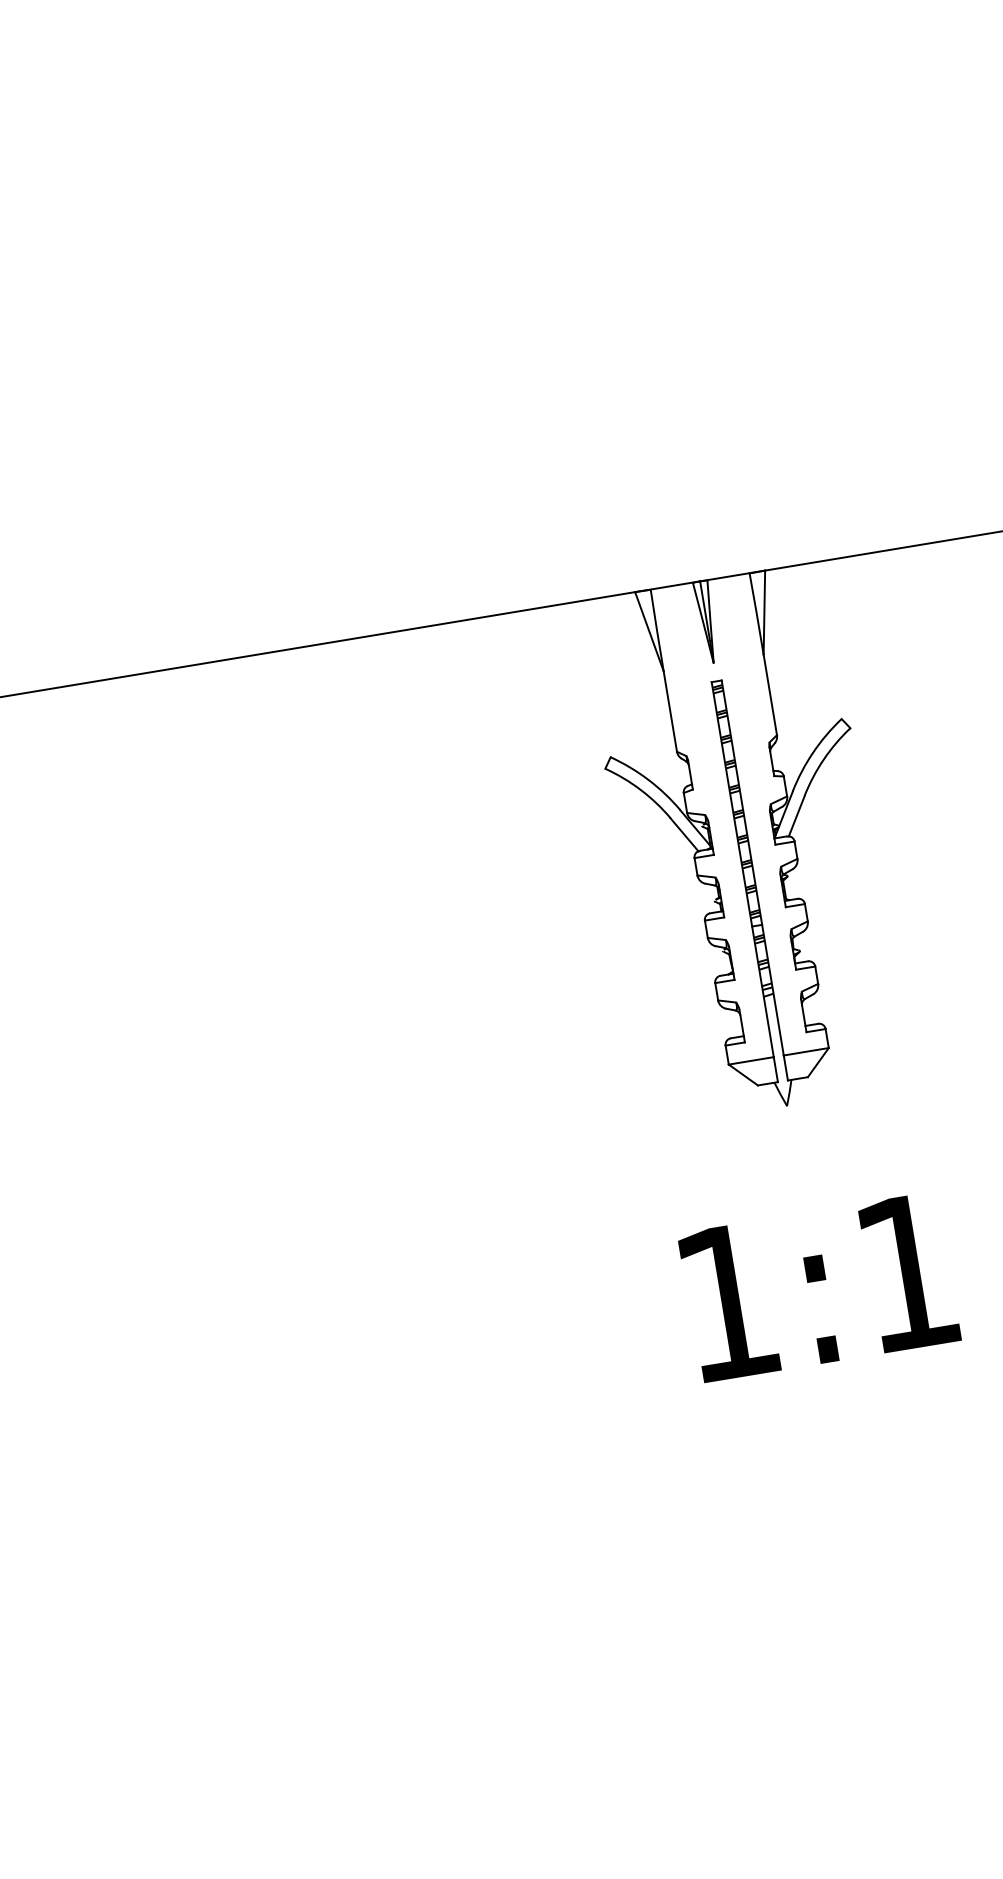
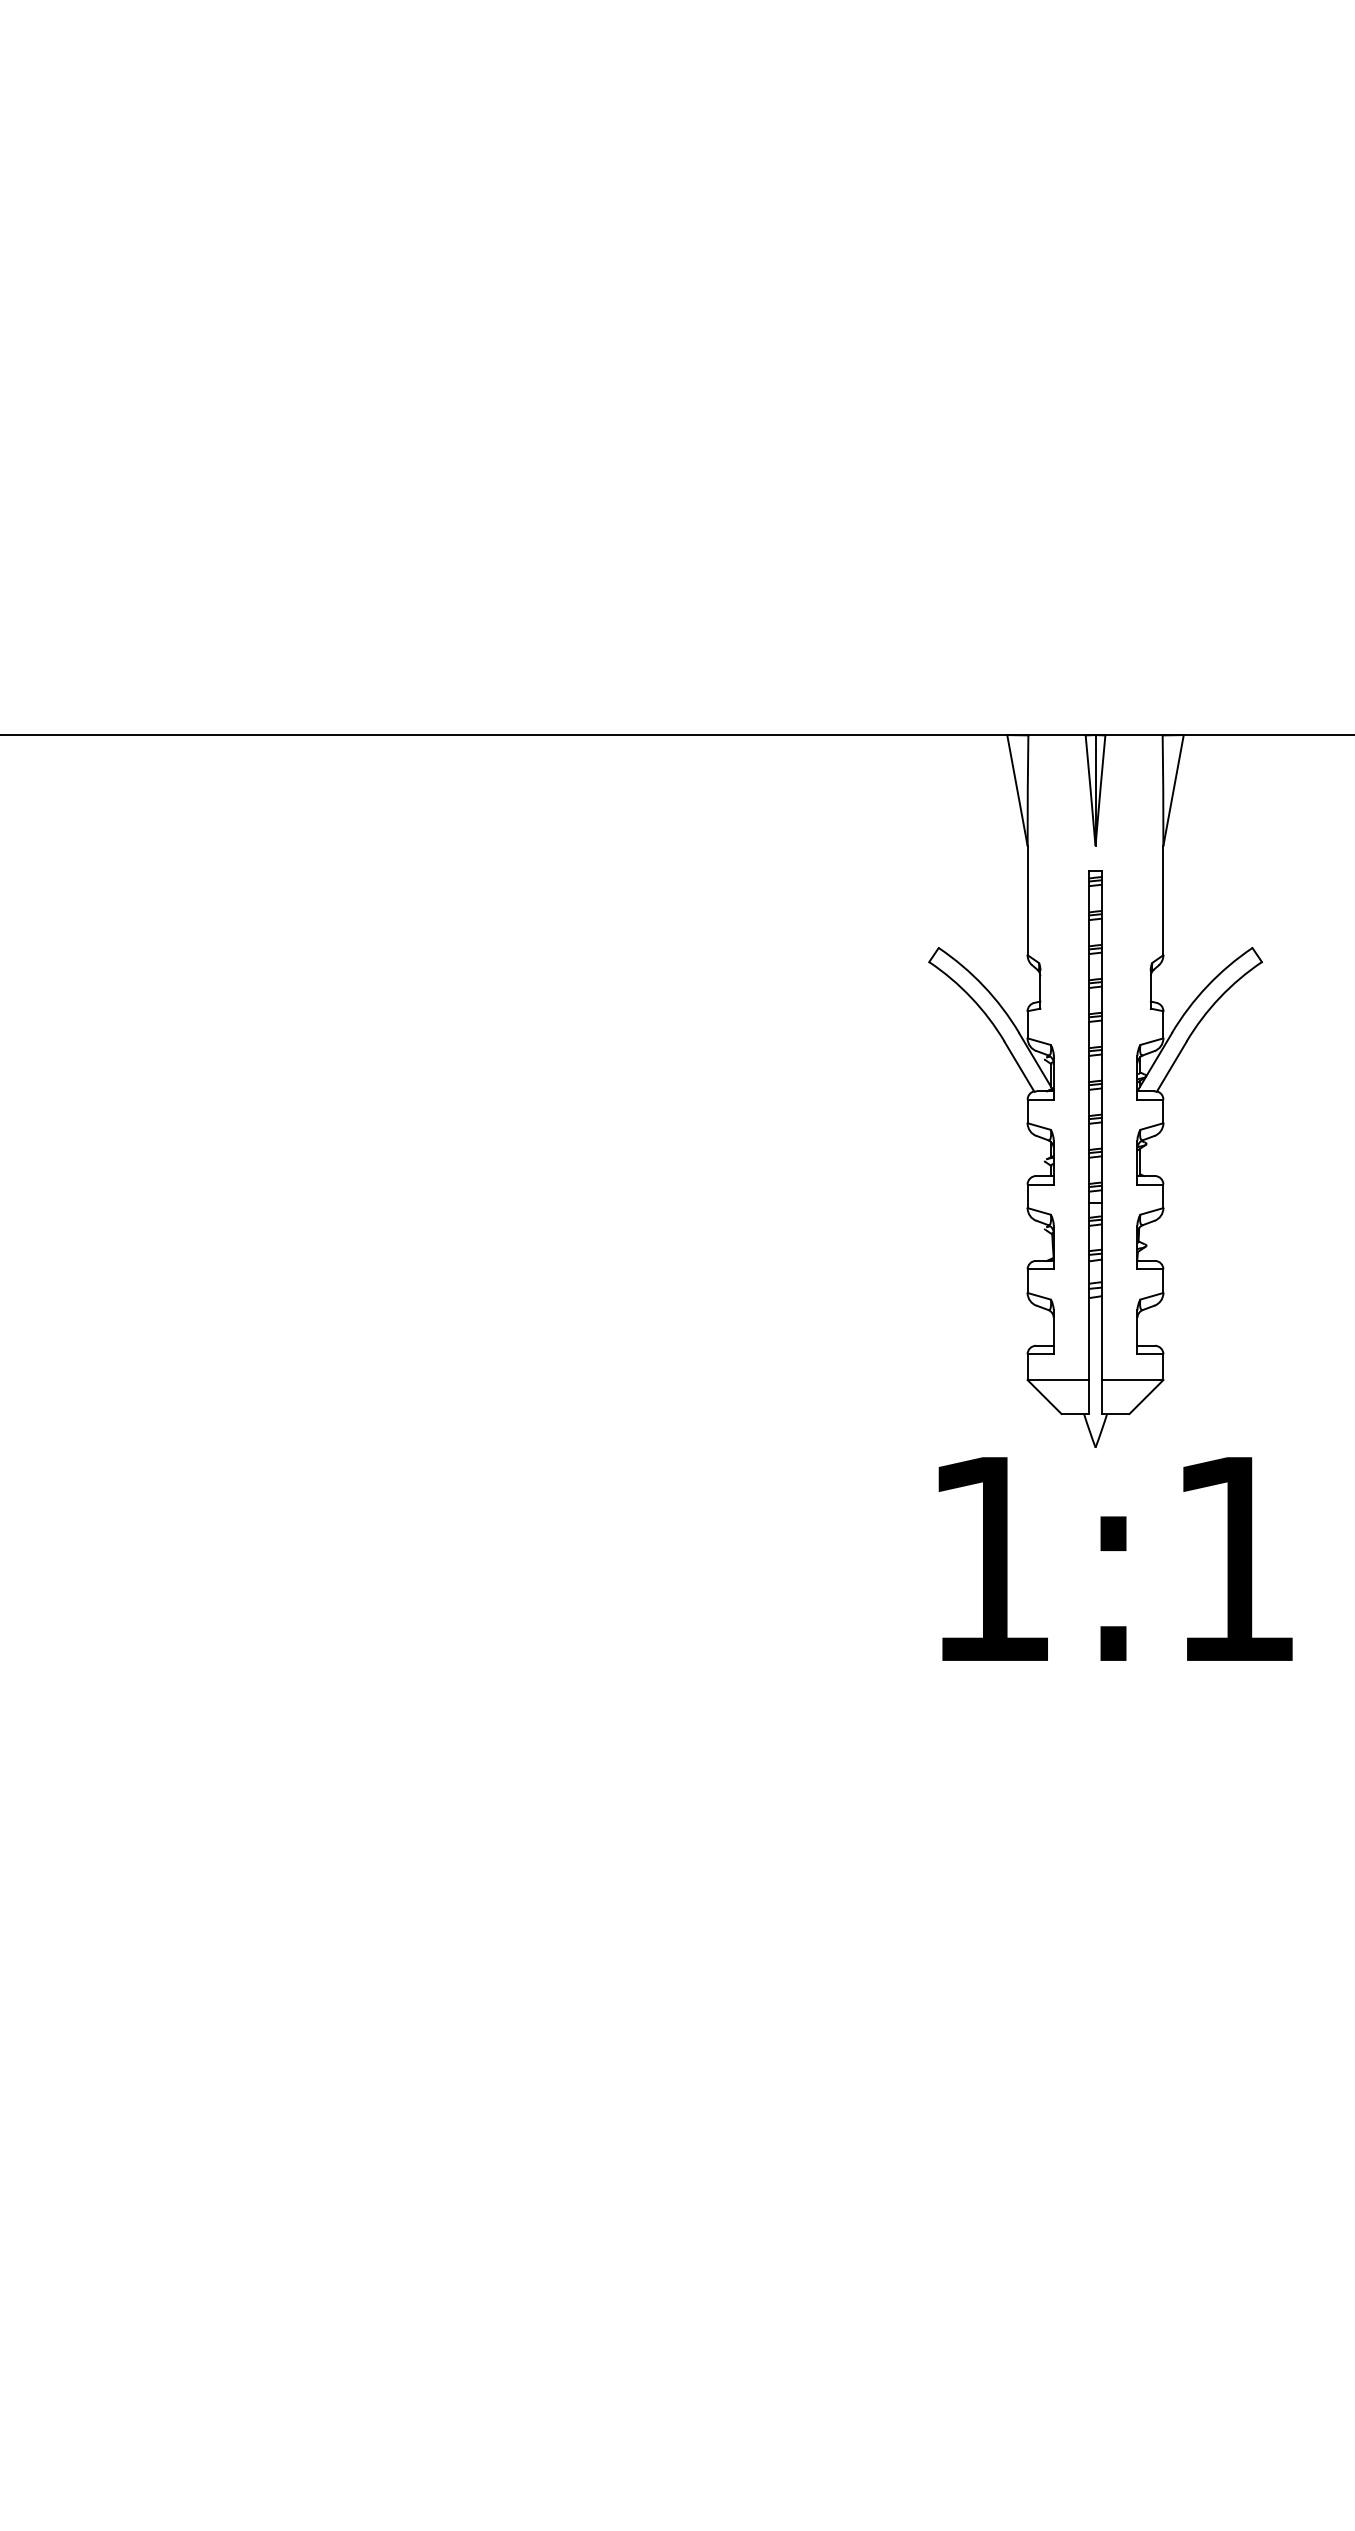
text: (819, 1286) -> (1115, 1558), moved

